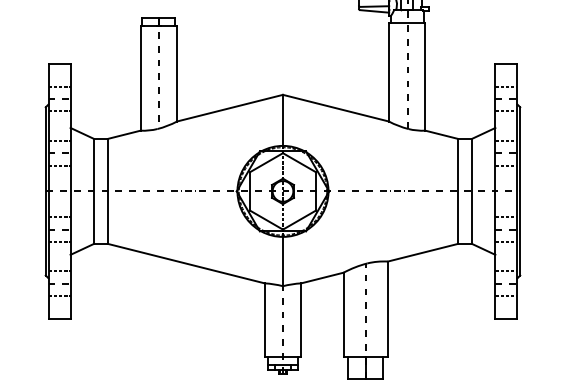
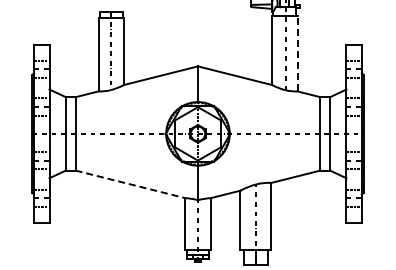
line: (425, 76) -> (297, 53), solid -> dashed
line: (186, 263) -> (130, 184), solid -> dashed

